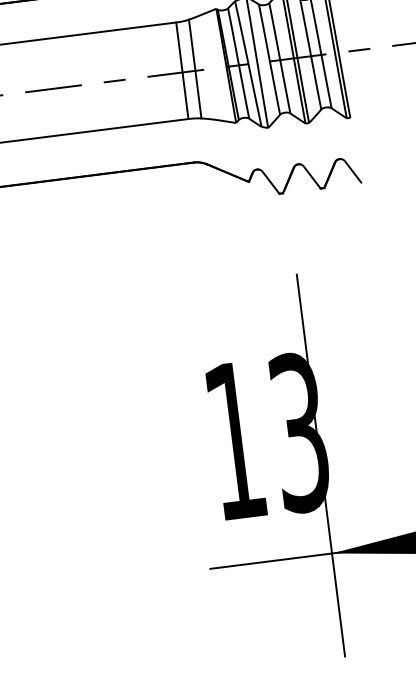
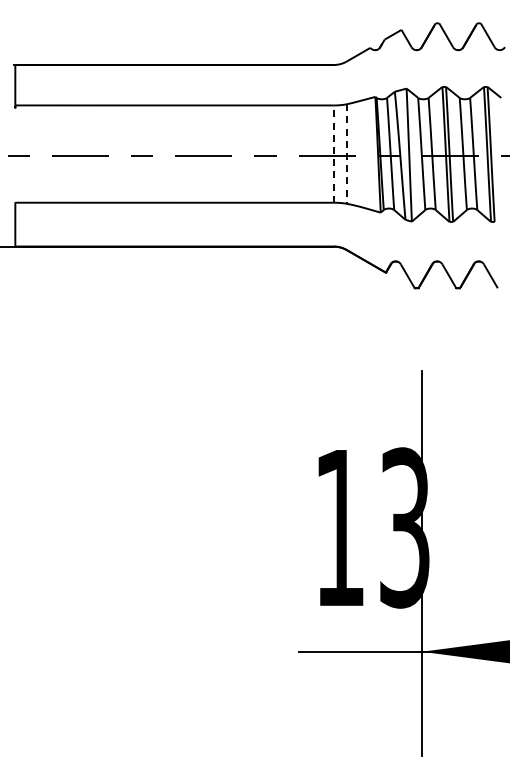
line: (194, 69) -> (346, 154), solid -> dashed
line: (182, 71) -> (333, 154), solid -> dashed

